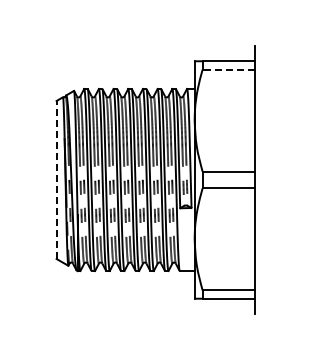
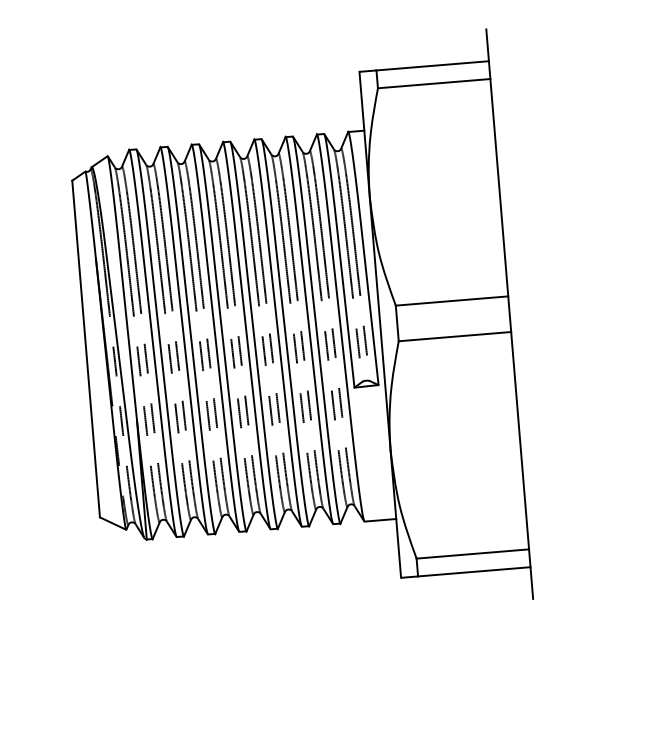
line: (228, 69) -> (433, 83), dashed -> solid
line: (56, 180) -> (85, 350), dashed -> solid

